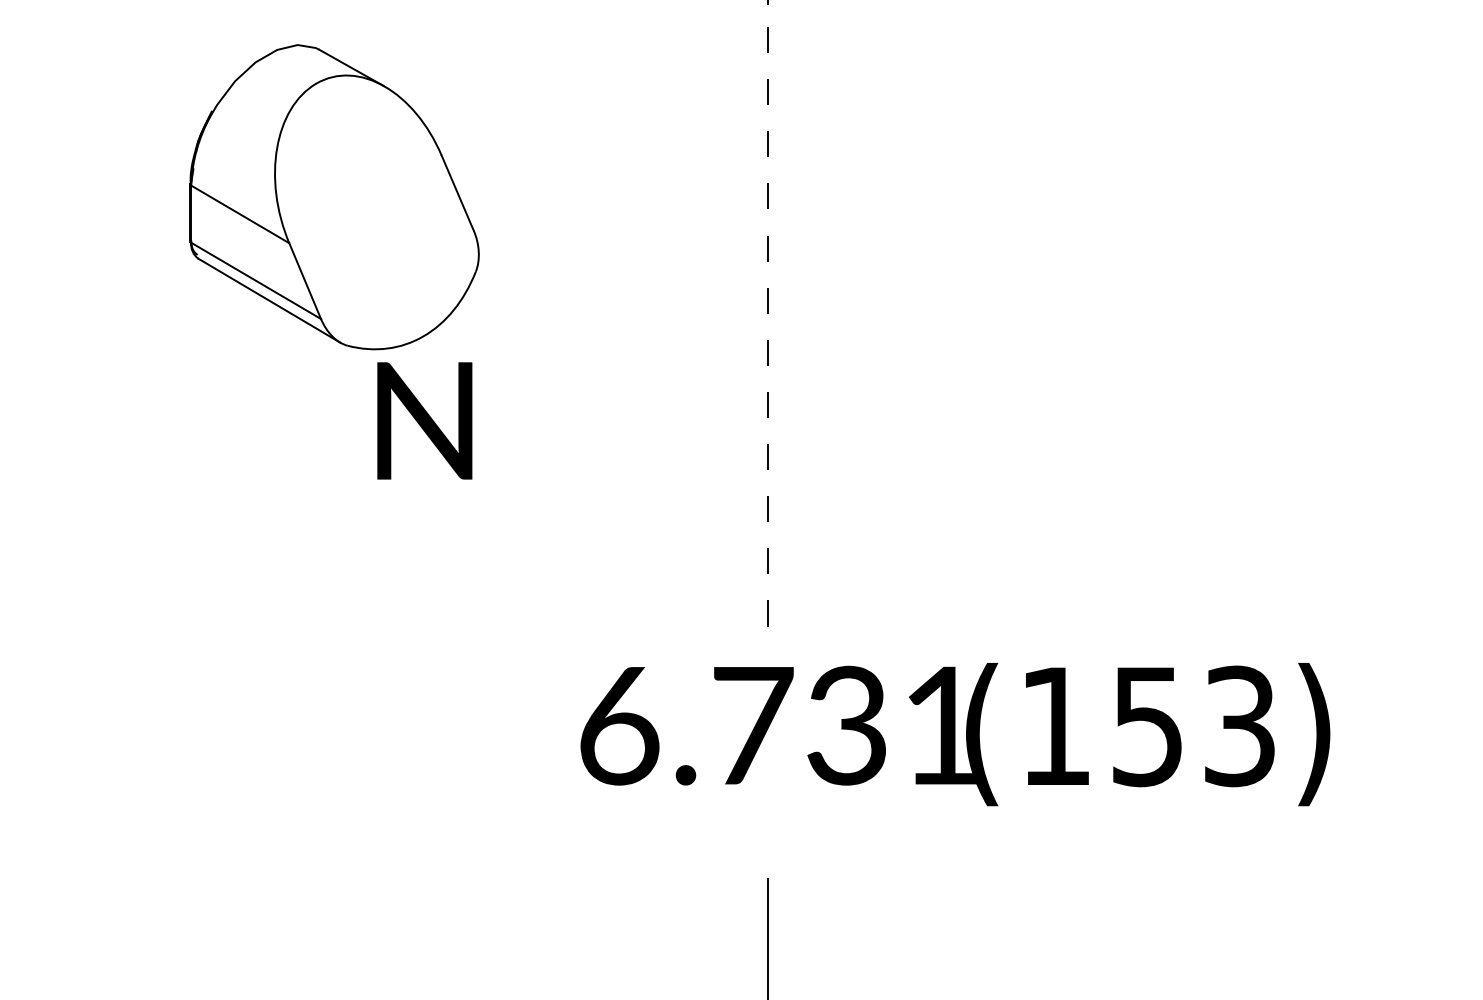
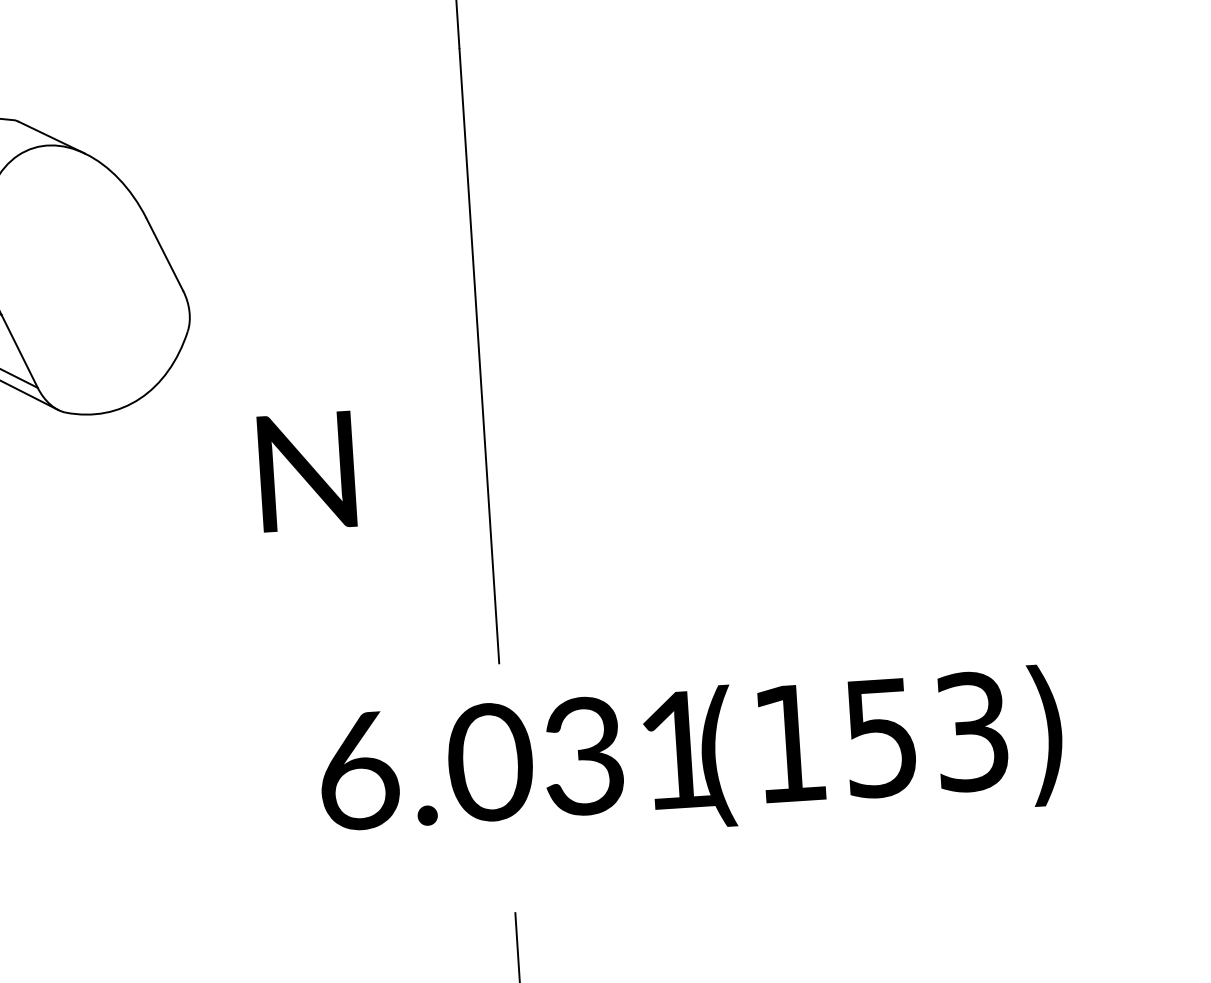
line: (767, 315) -> (478, 355), dashed -> solid
text: (424, 420) -> (306, 471), moved
text: (752, 725) -> (490, 762), 6.731 -> 6.031

